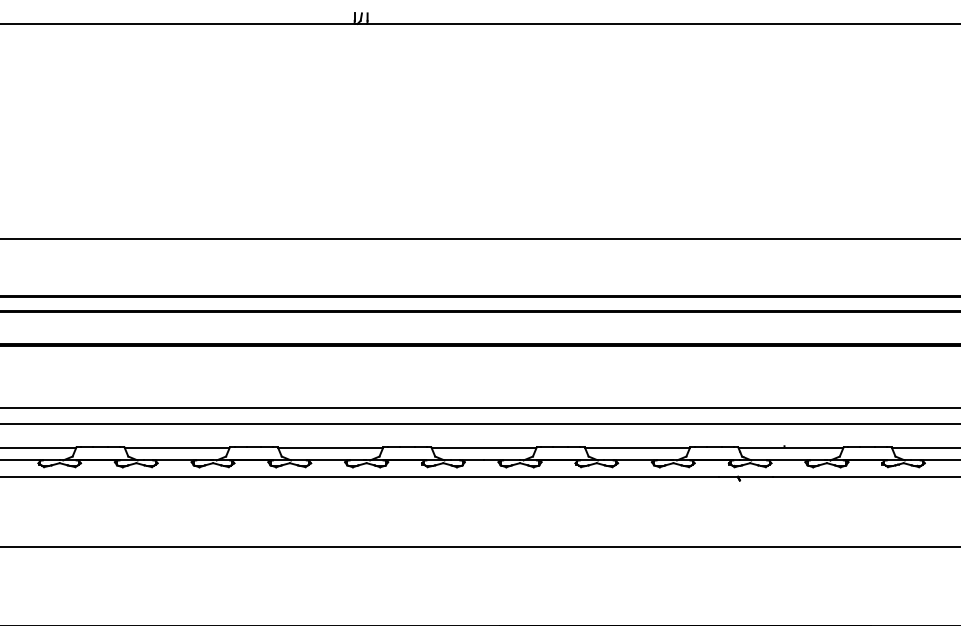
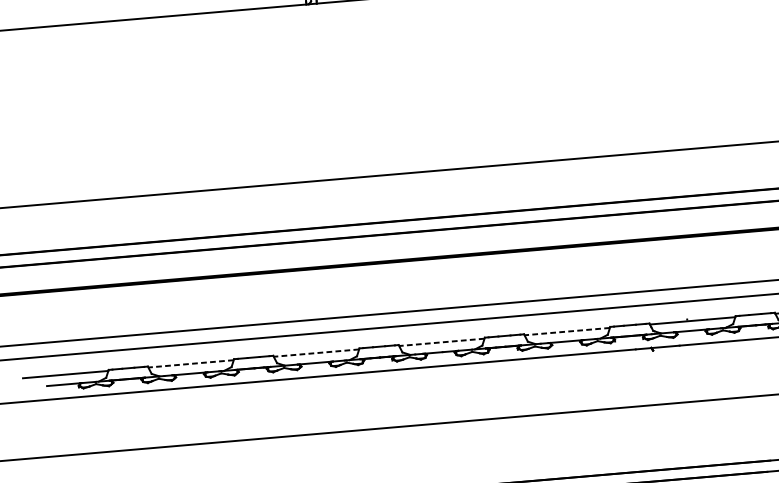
line: (176, 448) -> (190, 363), solid -> dashed
line: (330, 448) -> (316, 353), solid -> dashed
line: (483, 448) -> (441, 342), solid -> dashed
line: (637, 448) -> (567, 331), solid -> dashed

